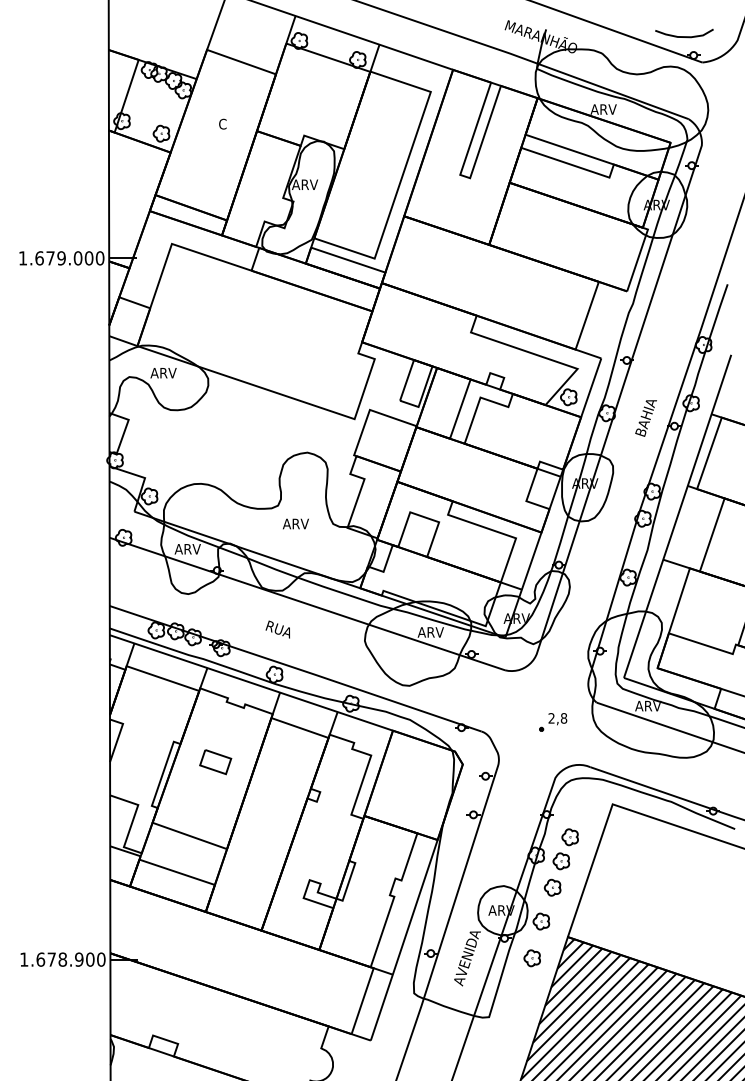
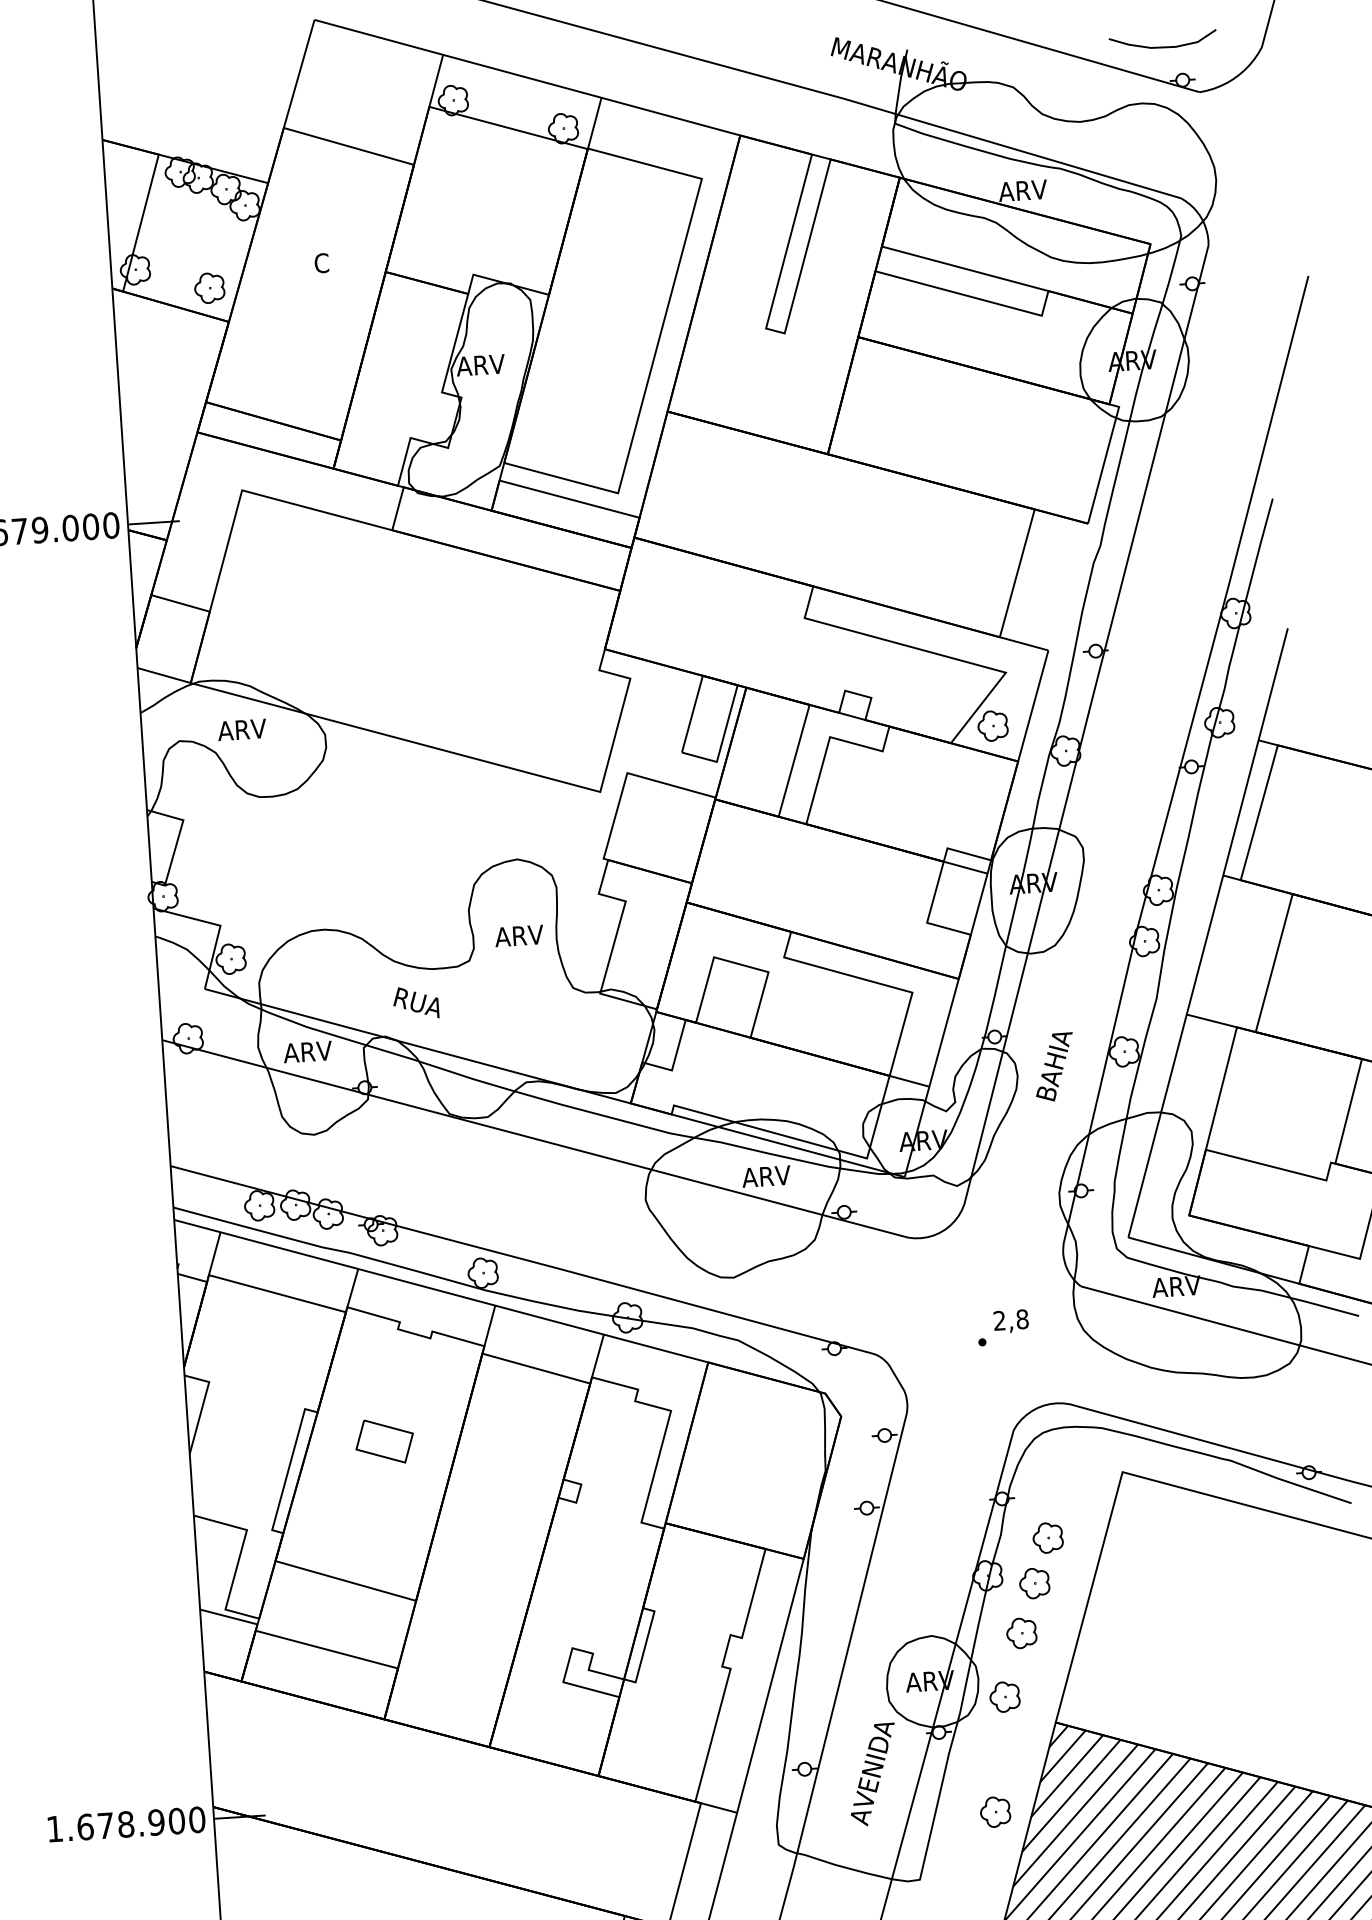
text: (645, 418) -> (1053, 1067), moved
text: (295, 523) -> (518, 935), moved
text: (277, 629) -> (415, 1002), moved
part: (531, 958) -> (994, 1812), moved

